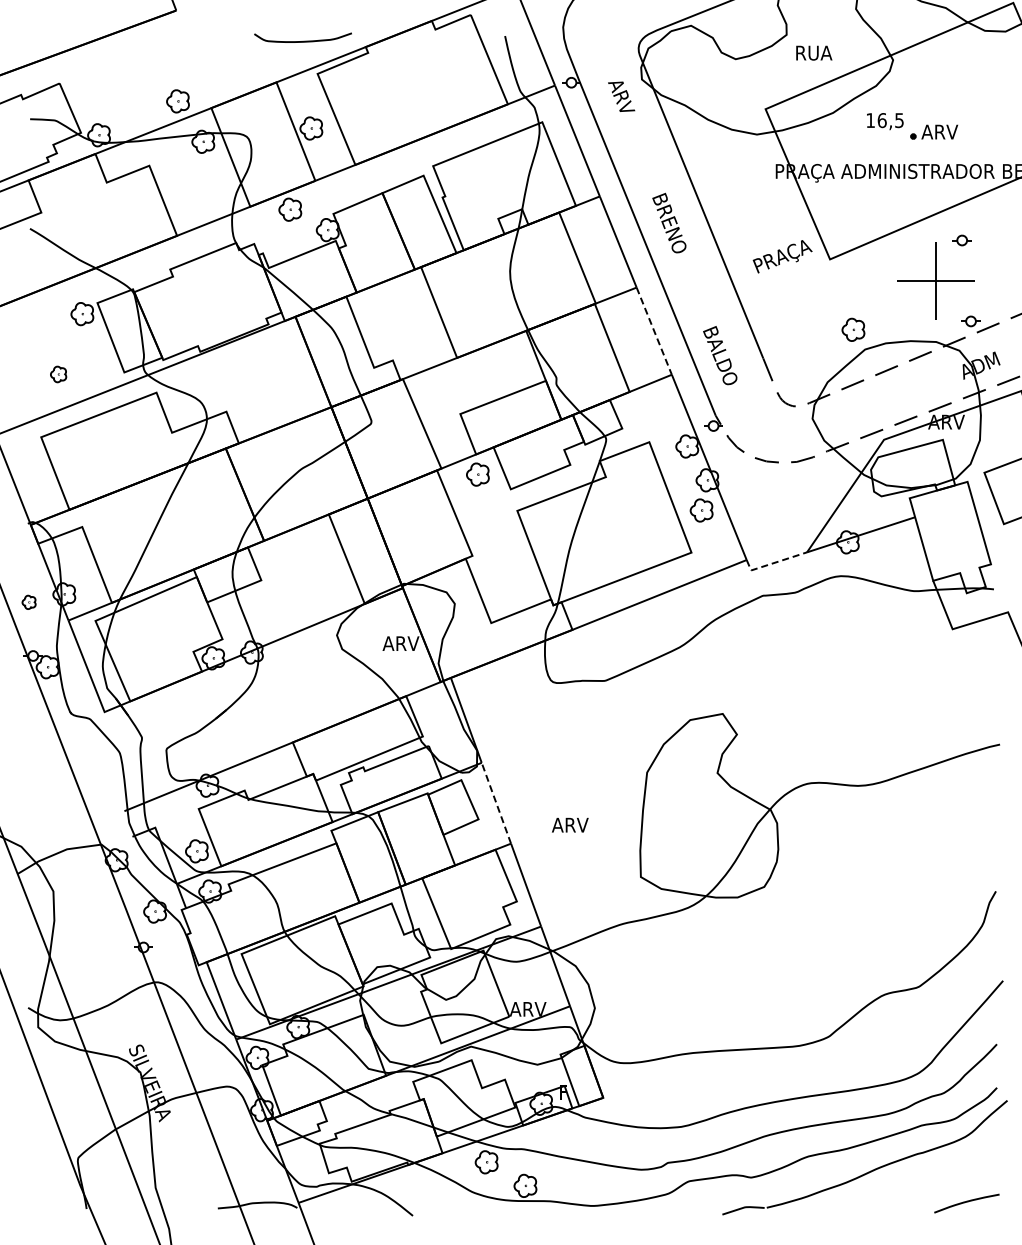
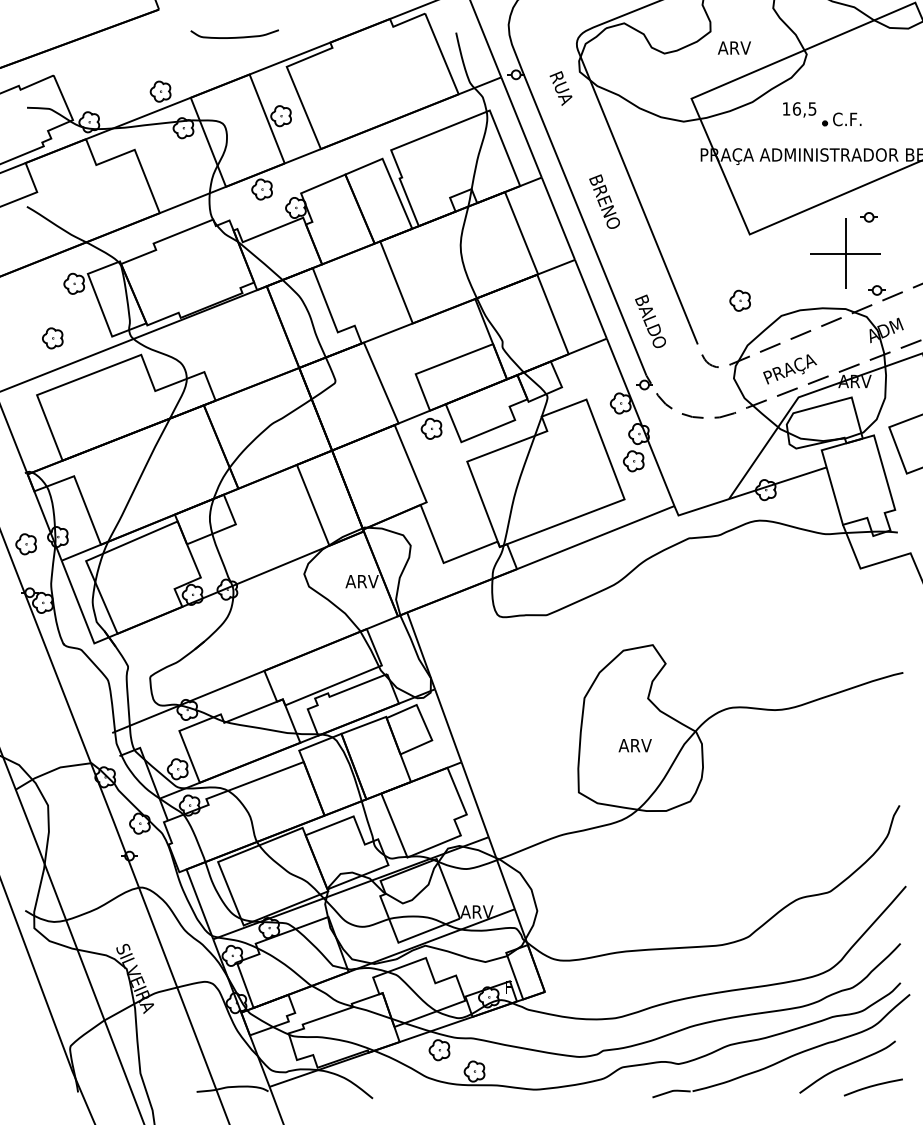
curve: (303, 40) -> (235, 36), moved
text: (813, 52) -> (734, 47), RUA -> ARV
text: (621, 97) -> (561, 88), ARV -> RUA
text: (939, 131) -> (848, 118), ARV -> C.F.
text: (782, 256) -> (789, 369), moved
part: (853, 329) -> (740, 300), moved
line: (654, 331) -> (591, 299), dashed -> solid
part: (58, 374) -> (52, 338), size x1.43
line: (772, 563) -> (697, 509), dashed -> solid
part: (28, 602) -> (25, 544), size x1.67
line: (496, 803) -> (448, 726), dashed -> solid
text: (570, 824) -> (635, 745), moved
curve: (938, 1179) -> (847, 1065), added

